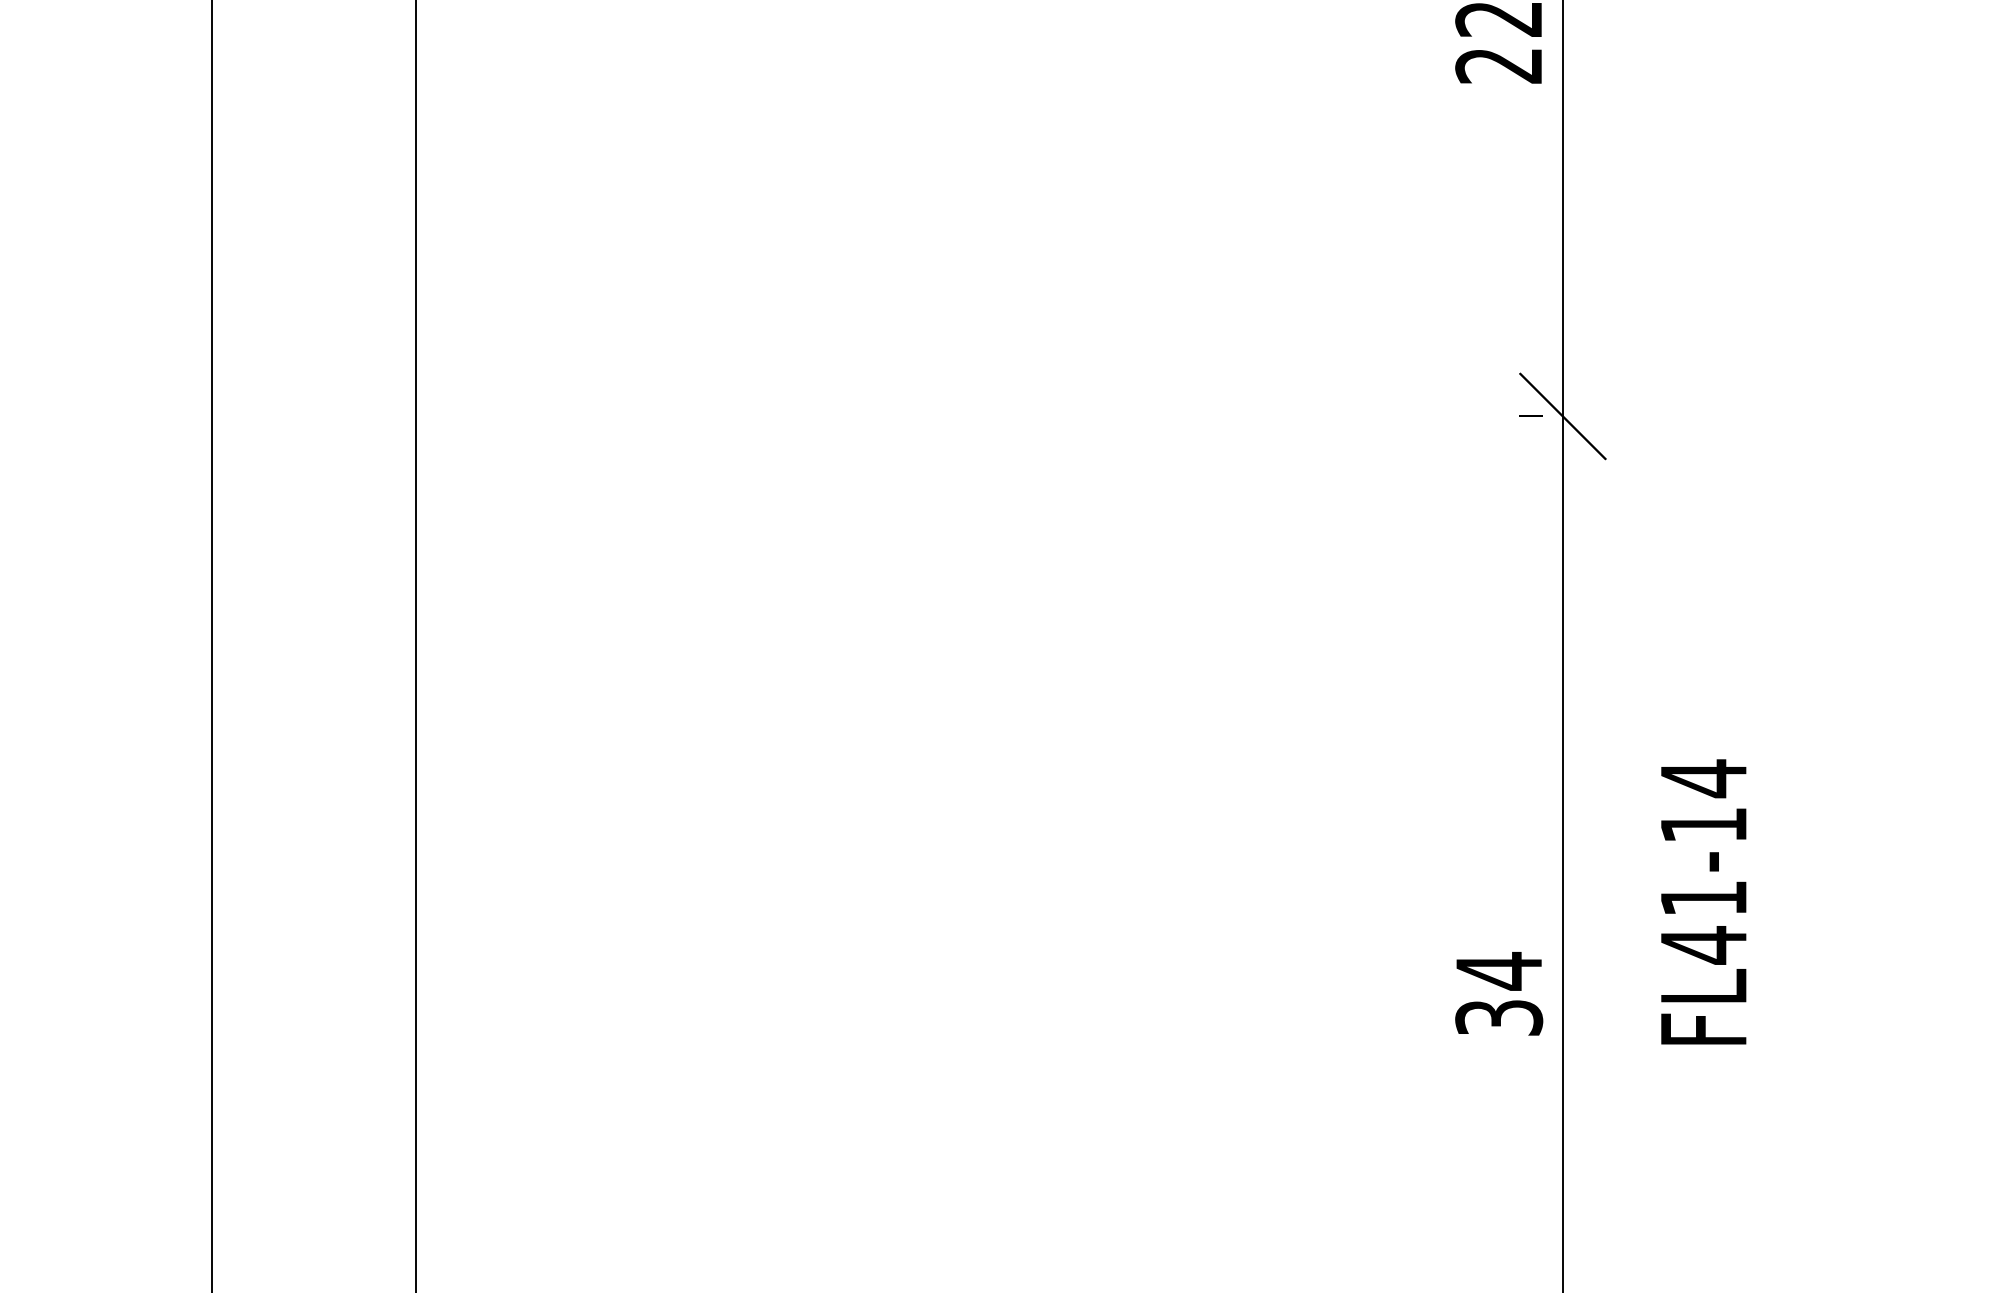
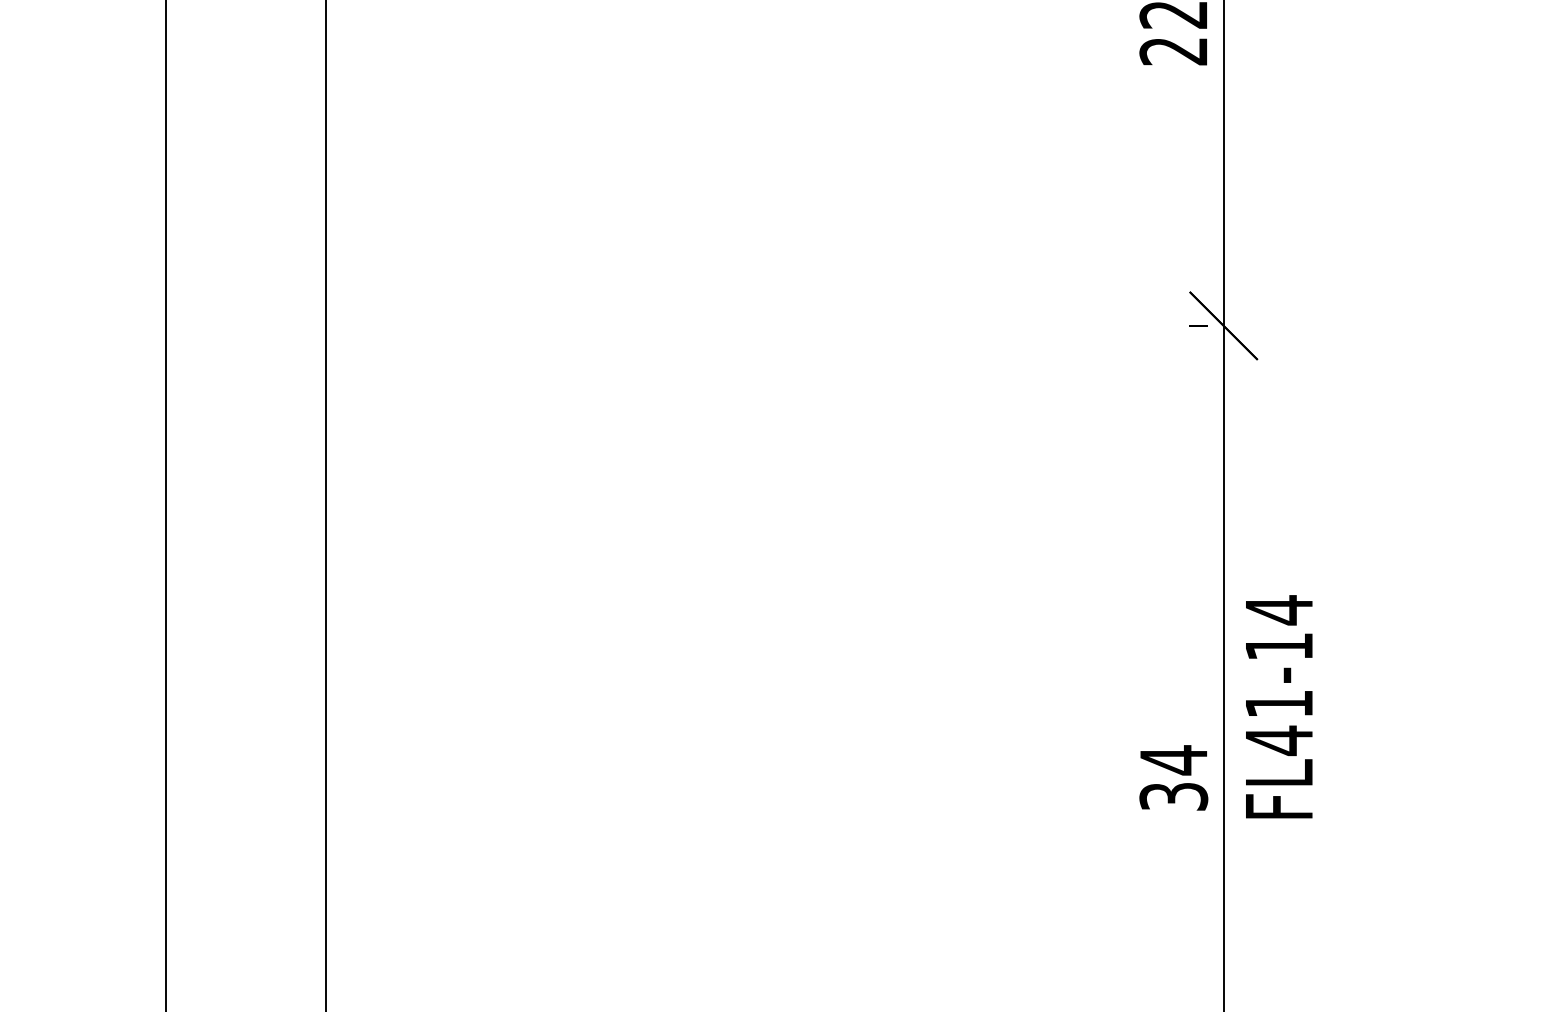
text: (1703, 901) -> (1278, 706), moved

